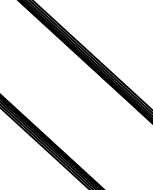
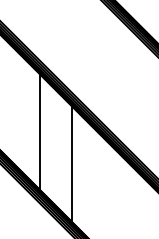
line: (43, 78) -> (40, 132), added
line: (75, 108) -> (71, 163), added

